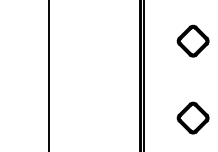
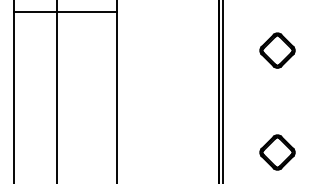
part: (193, 41) -> (277, 50), moved

